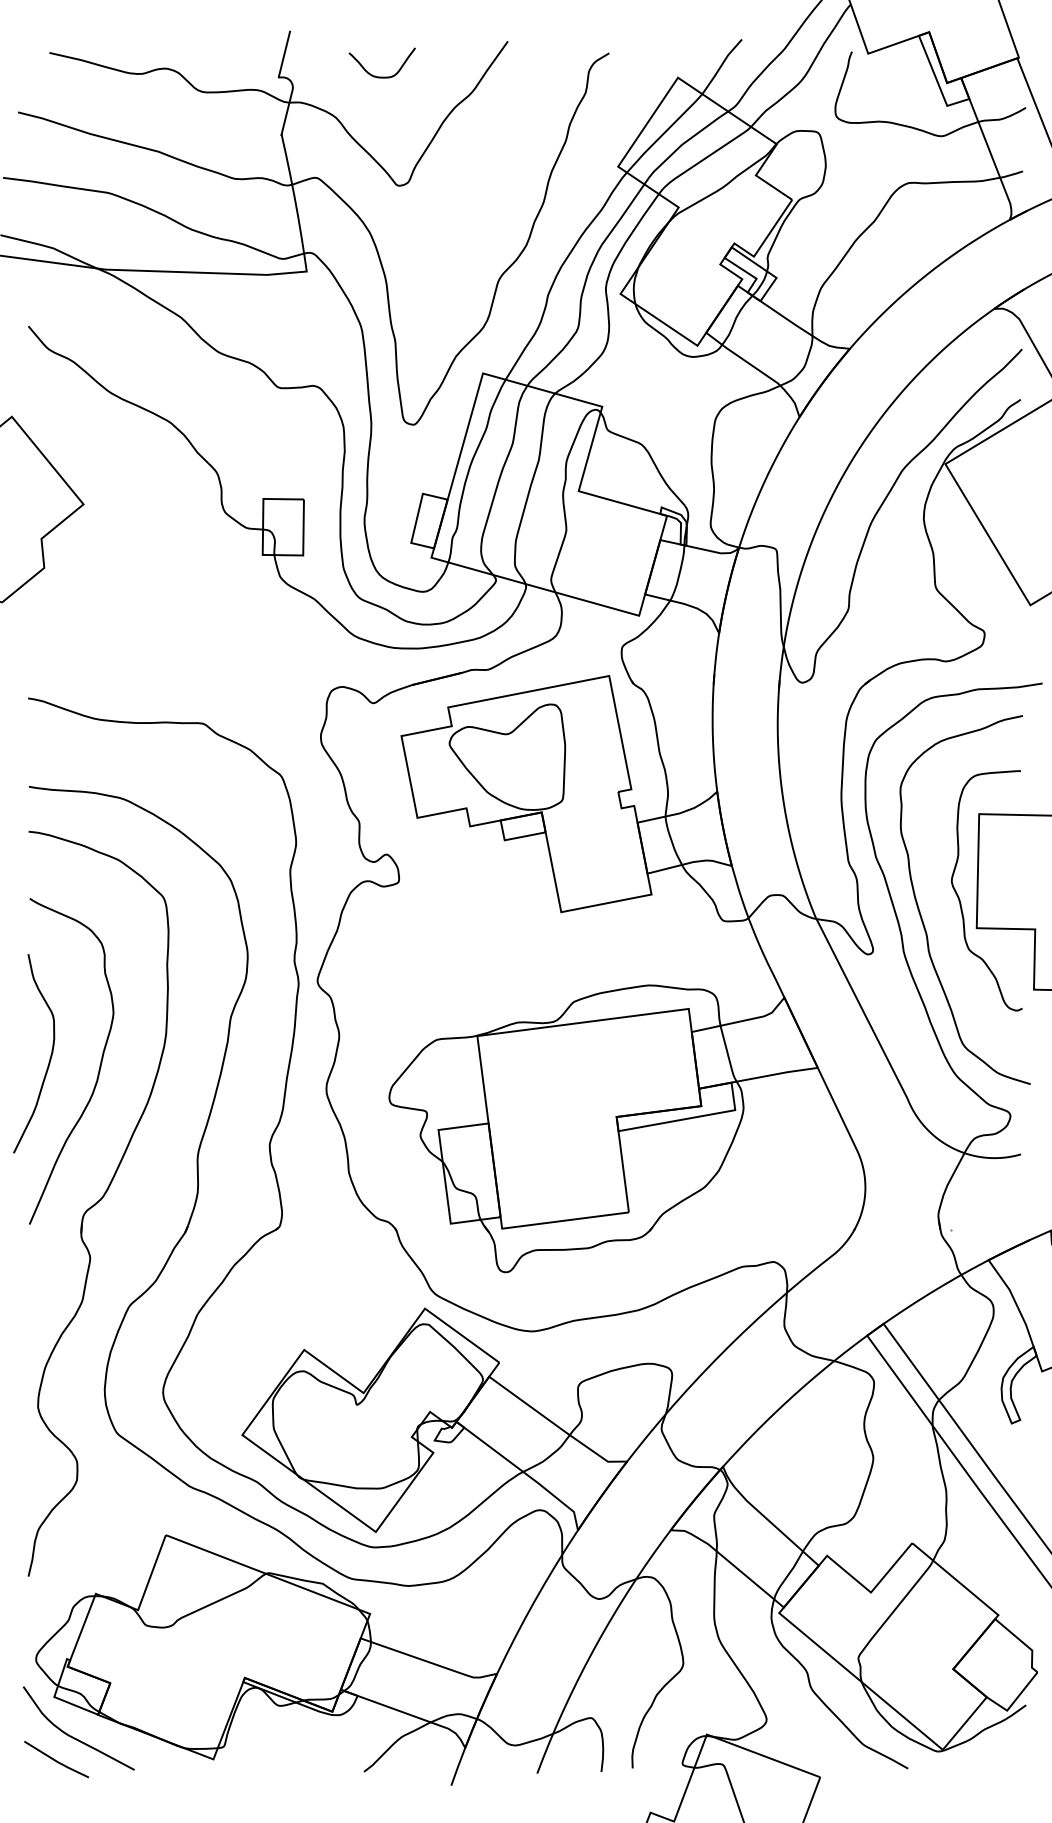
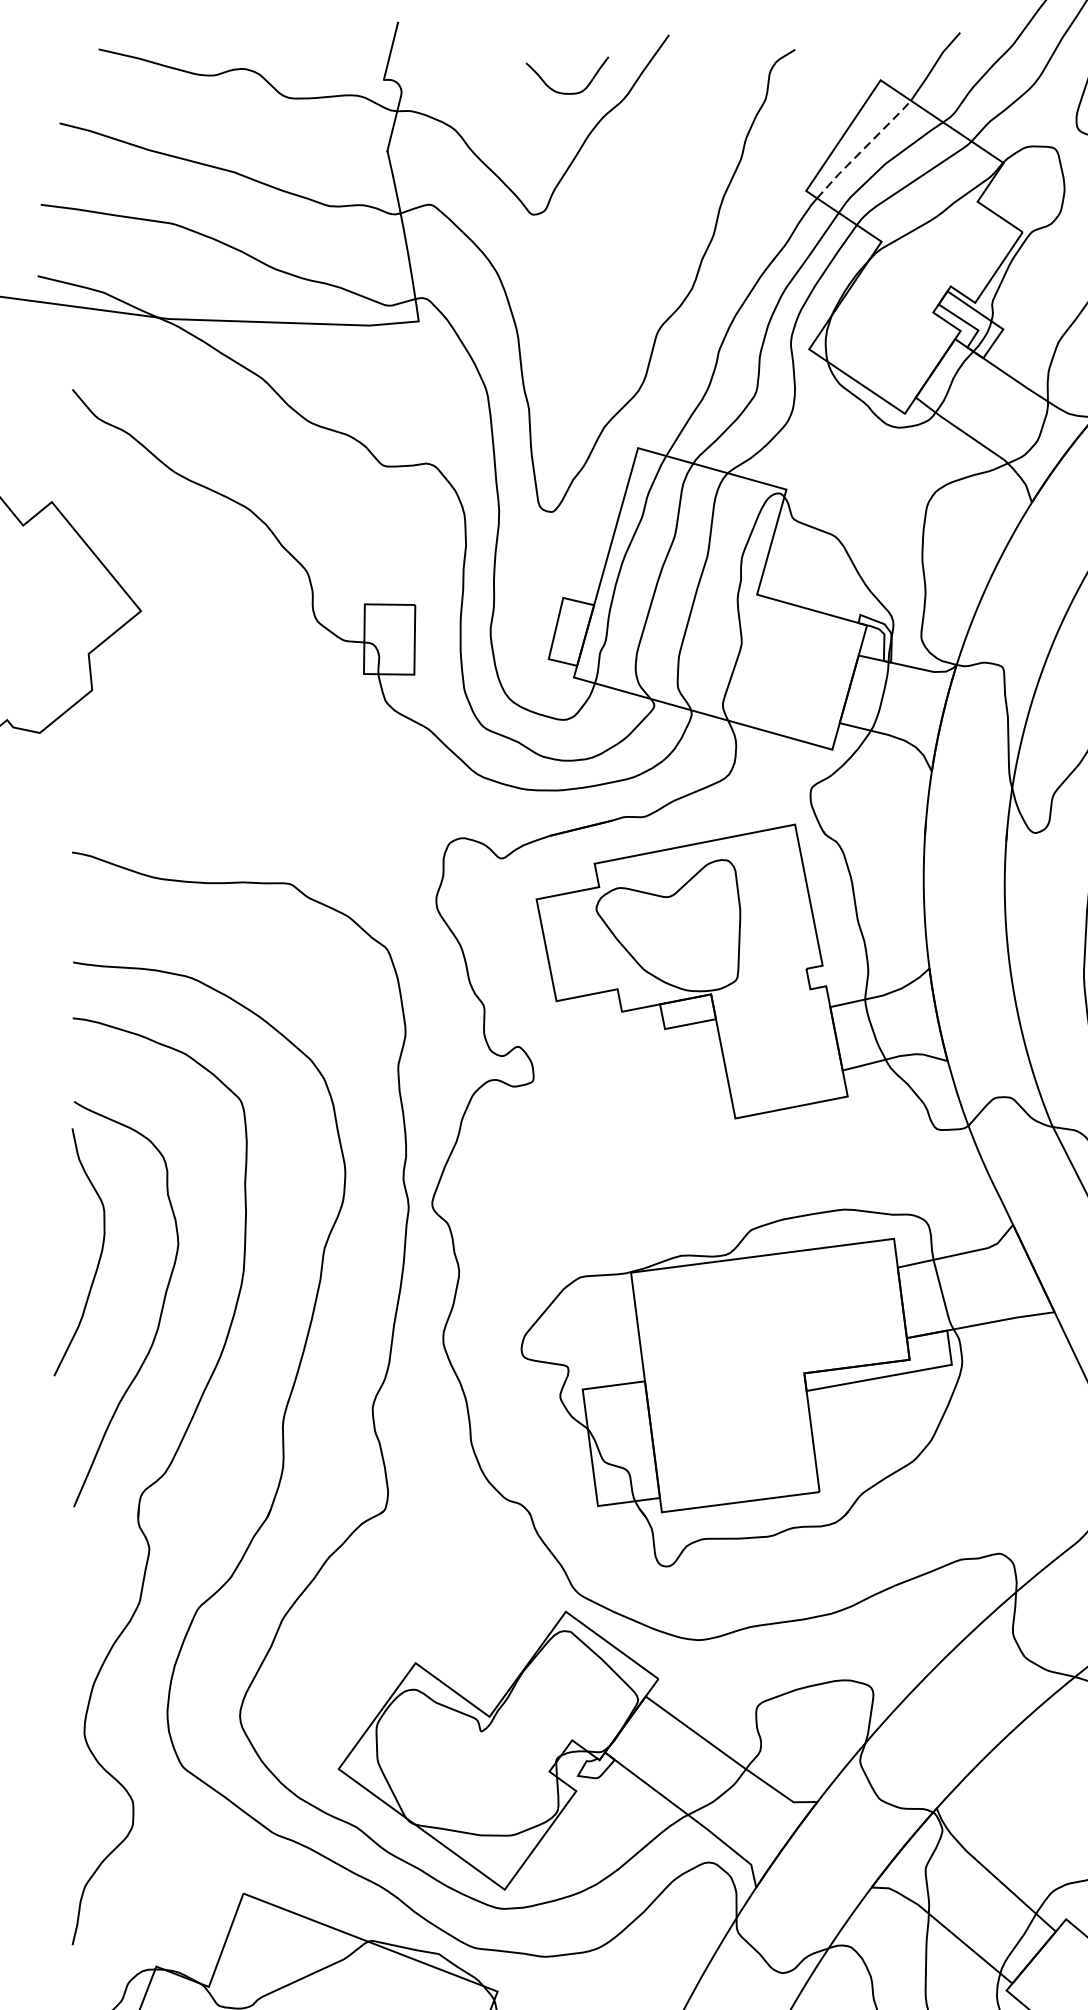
curve: (381, 76) -> (566, 92), moved
line: (664, 132) -> (863, 148), solid -> dashed
curve: (49, 1058) -> (98, 1258), moved

